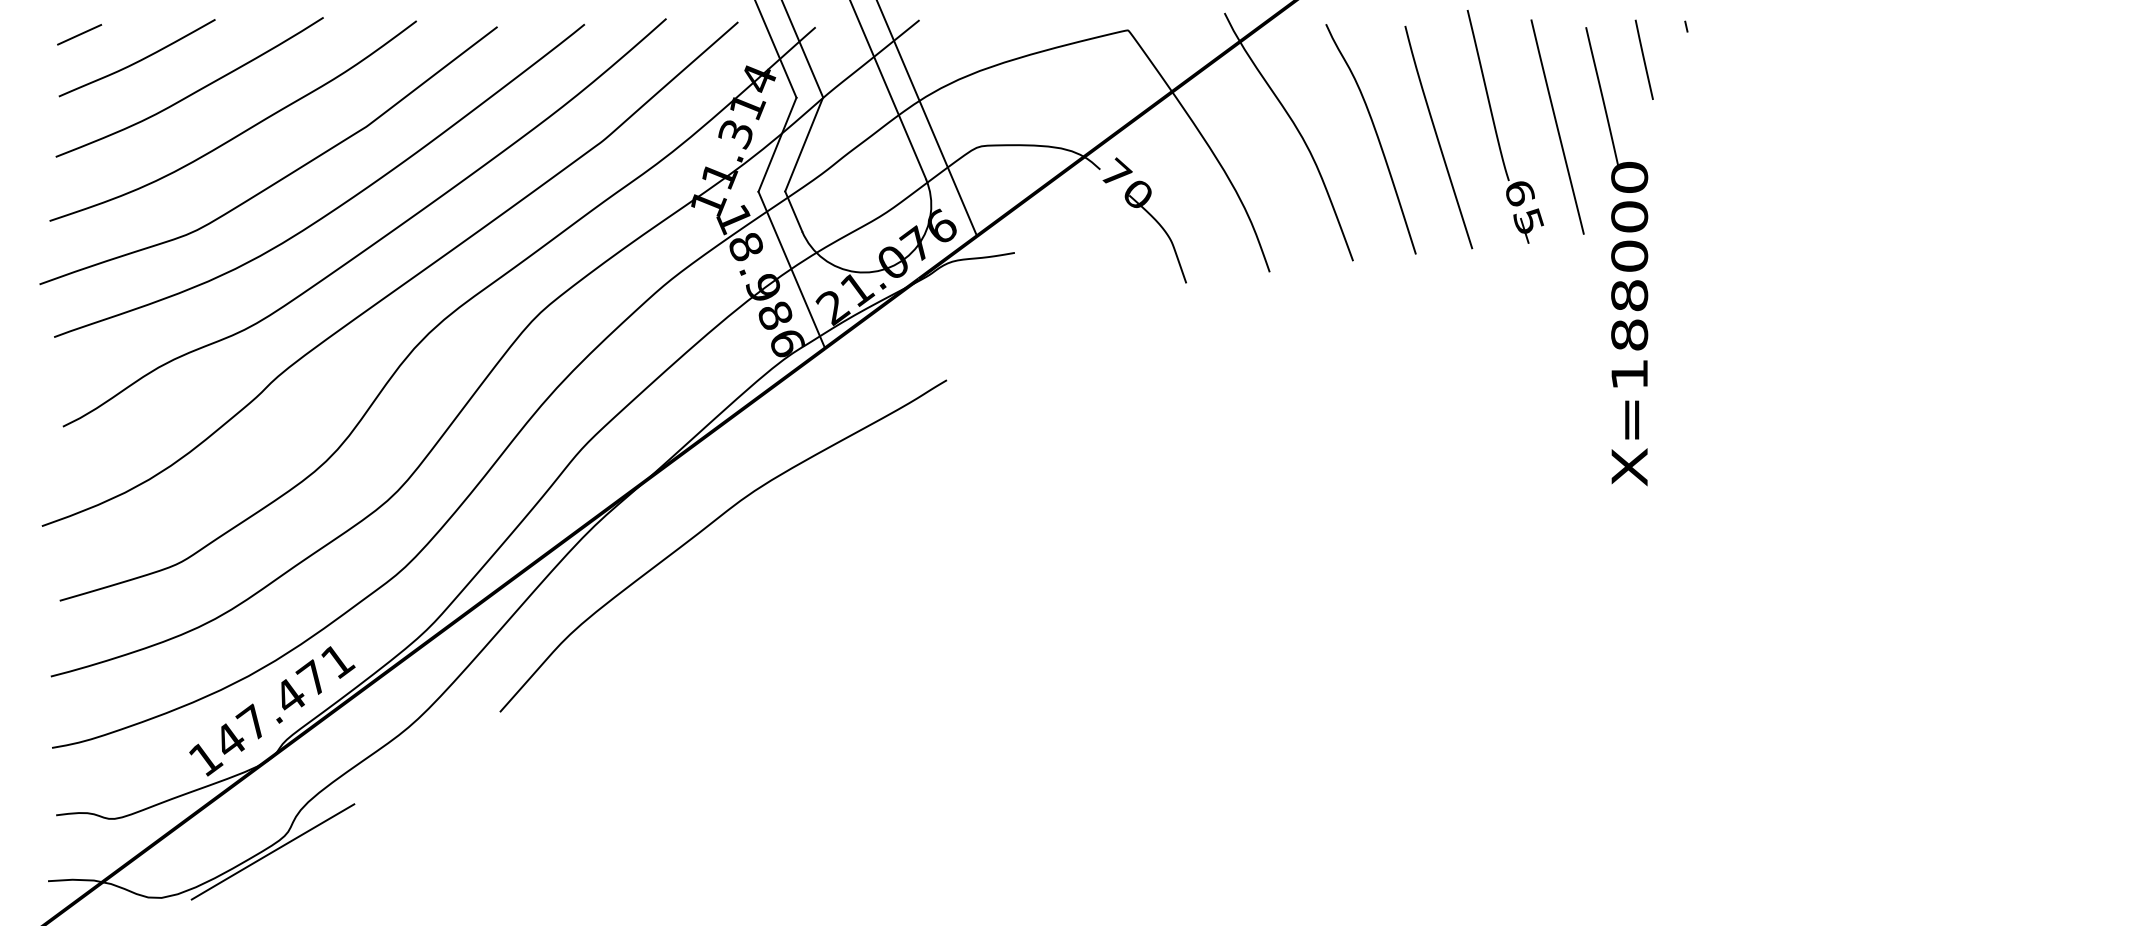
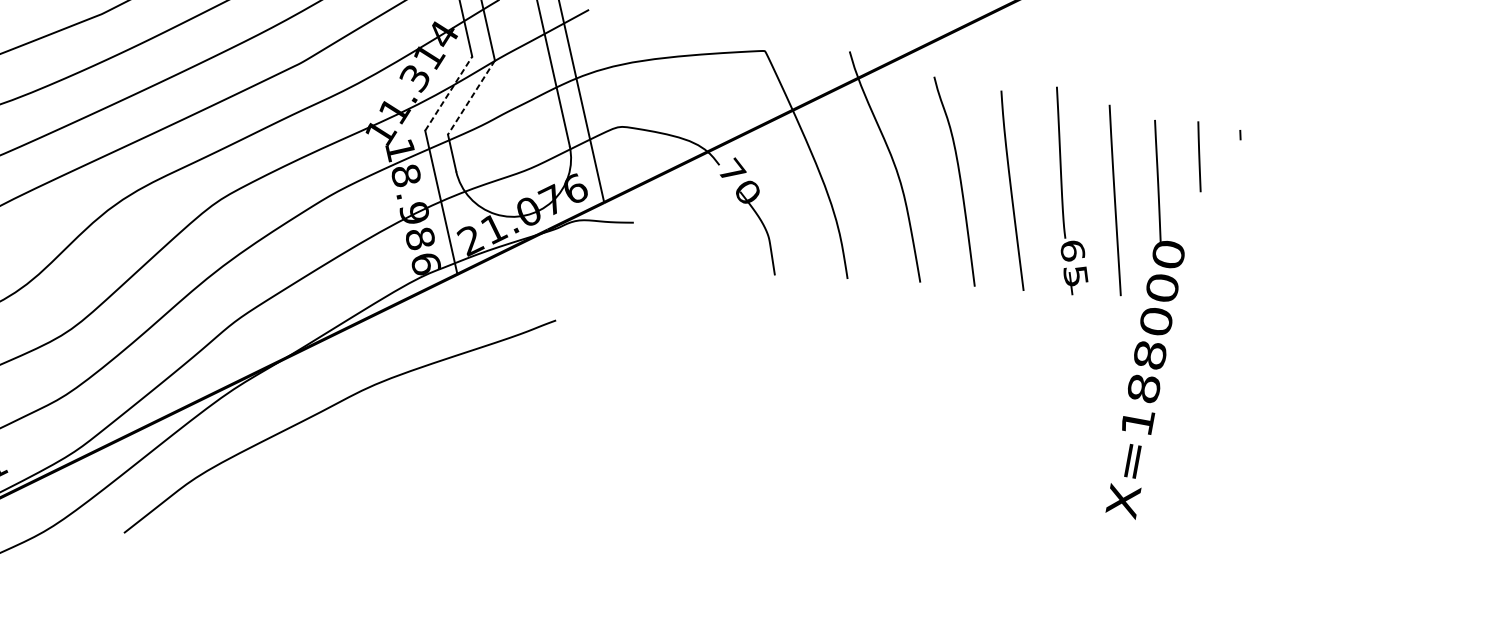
line: (777, 144) -> (448, 93), solid -> dashed
line: (804, 144) -> (471, 97), solid -> dashed

